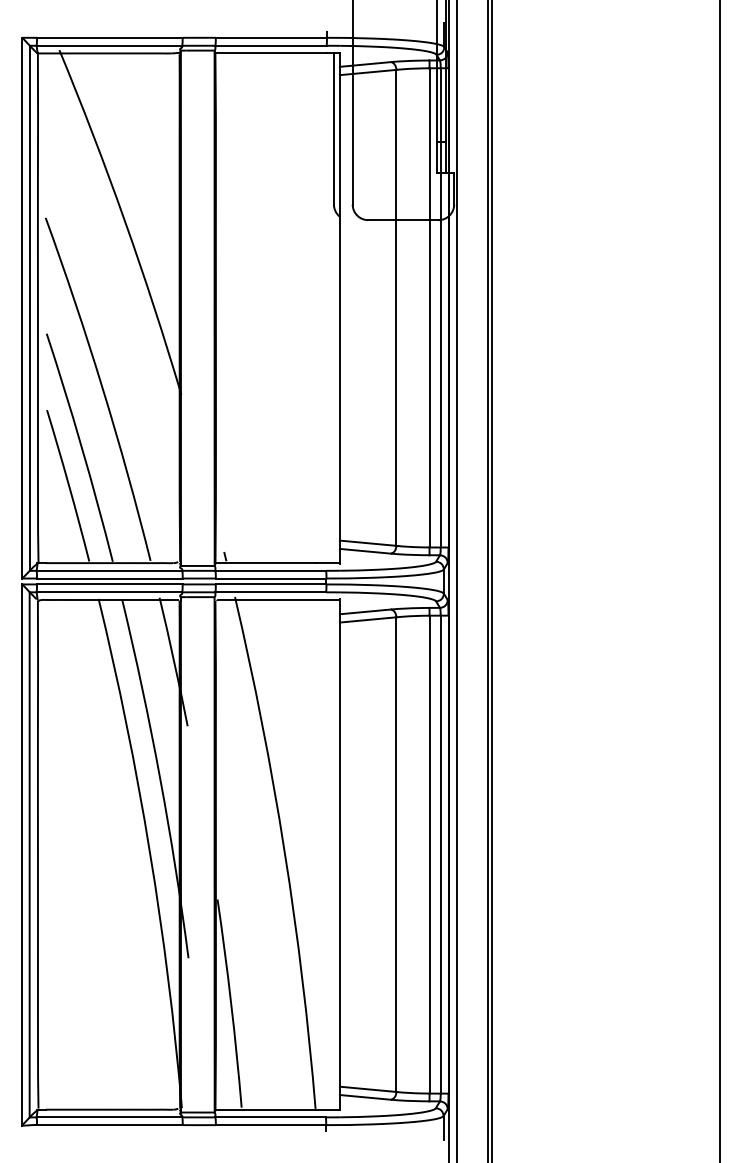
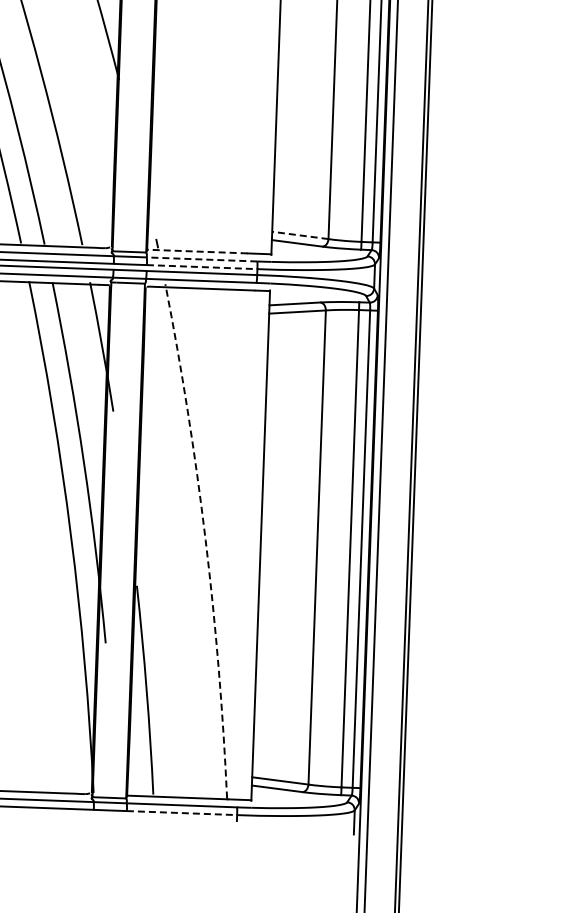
line: (367, 543) -> (299, 235), solid -> dashed
line: (266, 563) -> (198, 251), solid -> dashed
line: (270, 570) -> (201, 259), solid -> dashed
line: (271, 578) -> (202, 267), solid -> dashed
arc: (284, 851) -> (205, 540), solid -> dashed
line: (271, 1125) -> (182, 813), solid -> dashed

